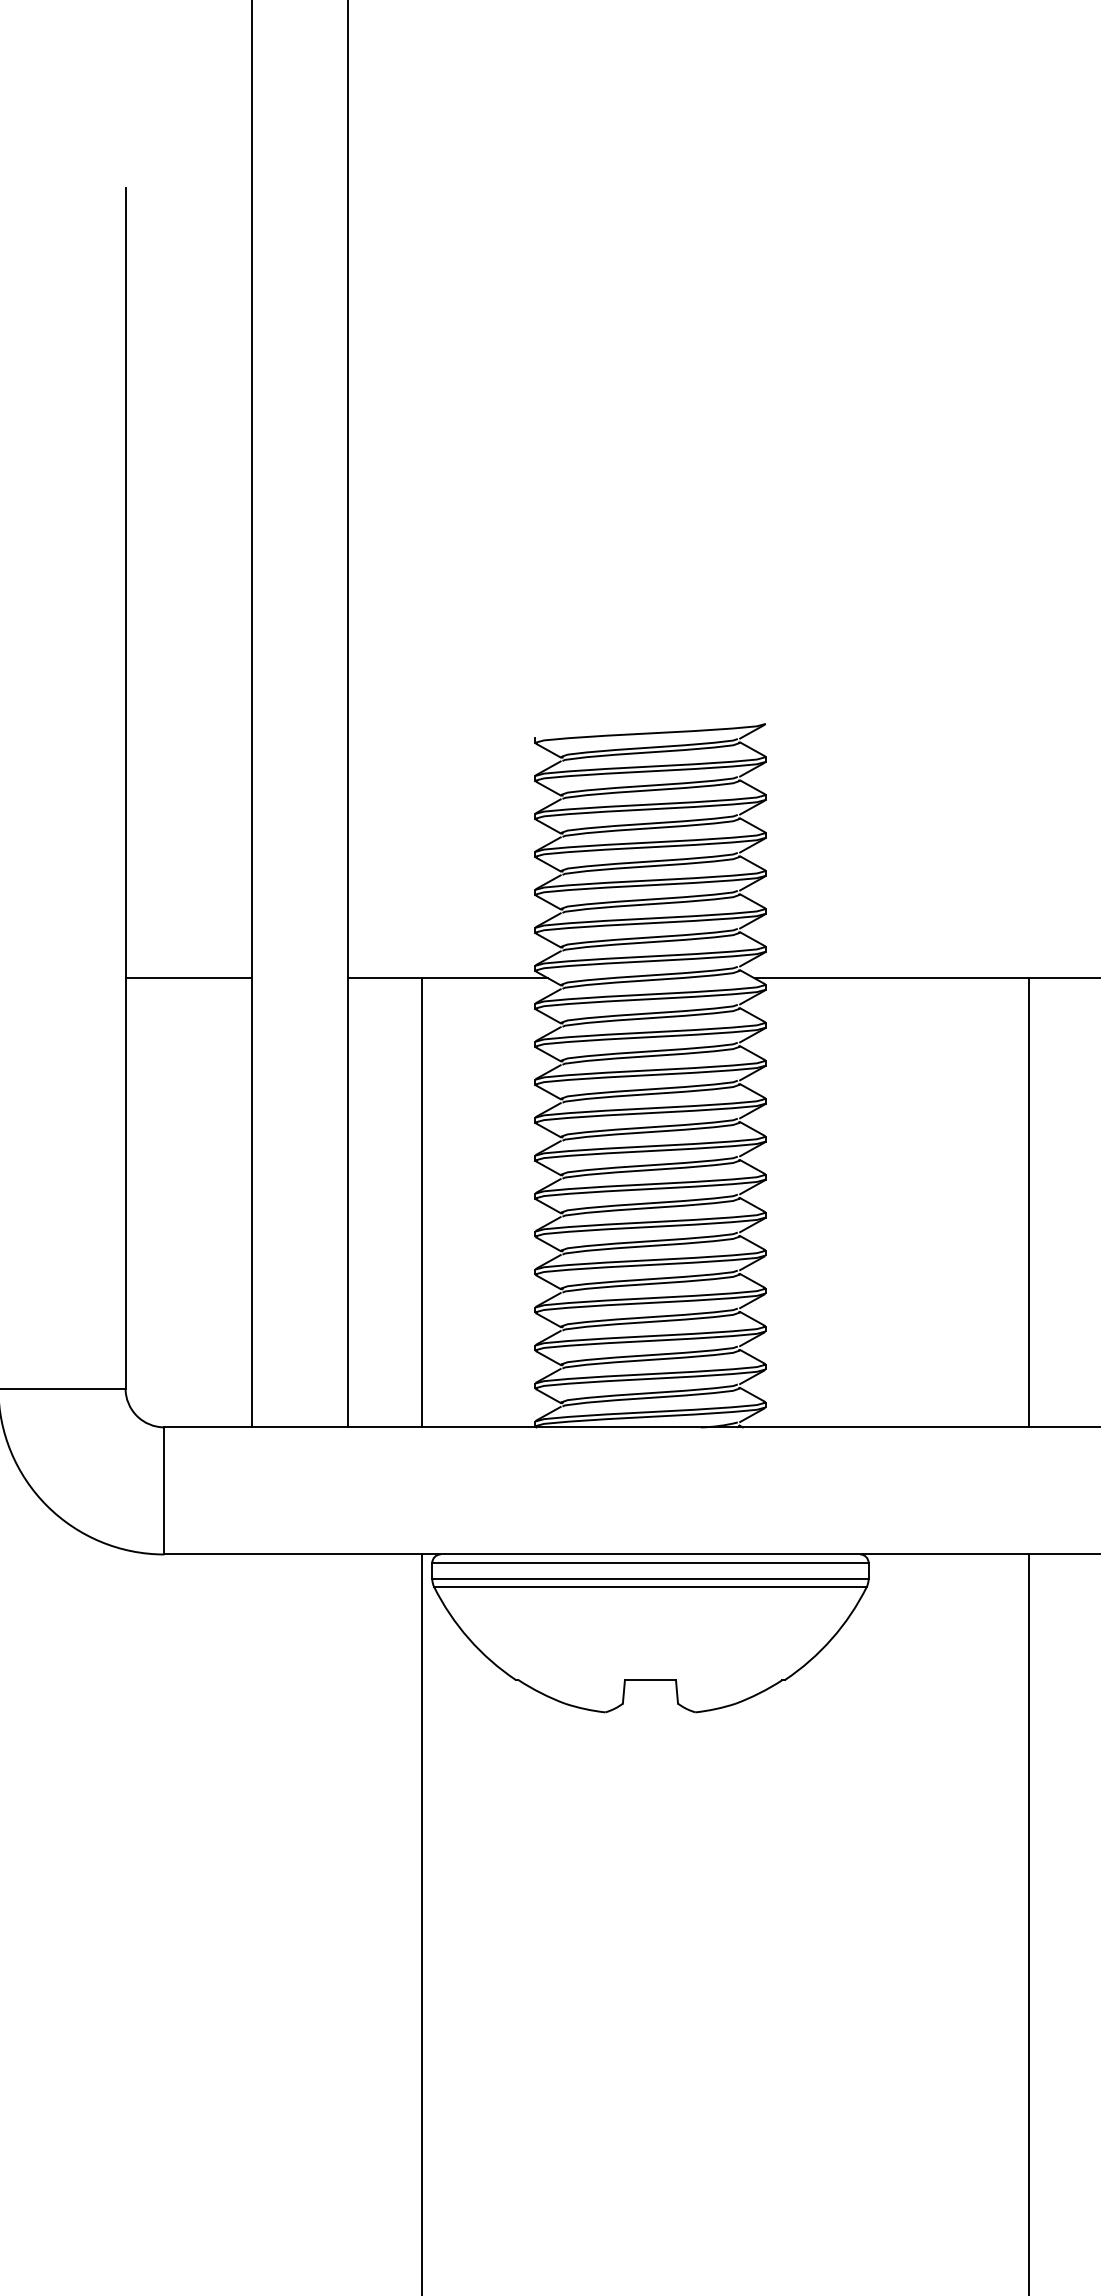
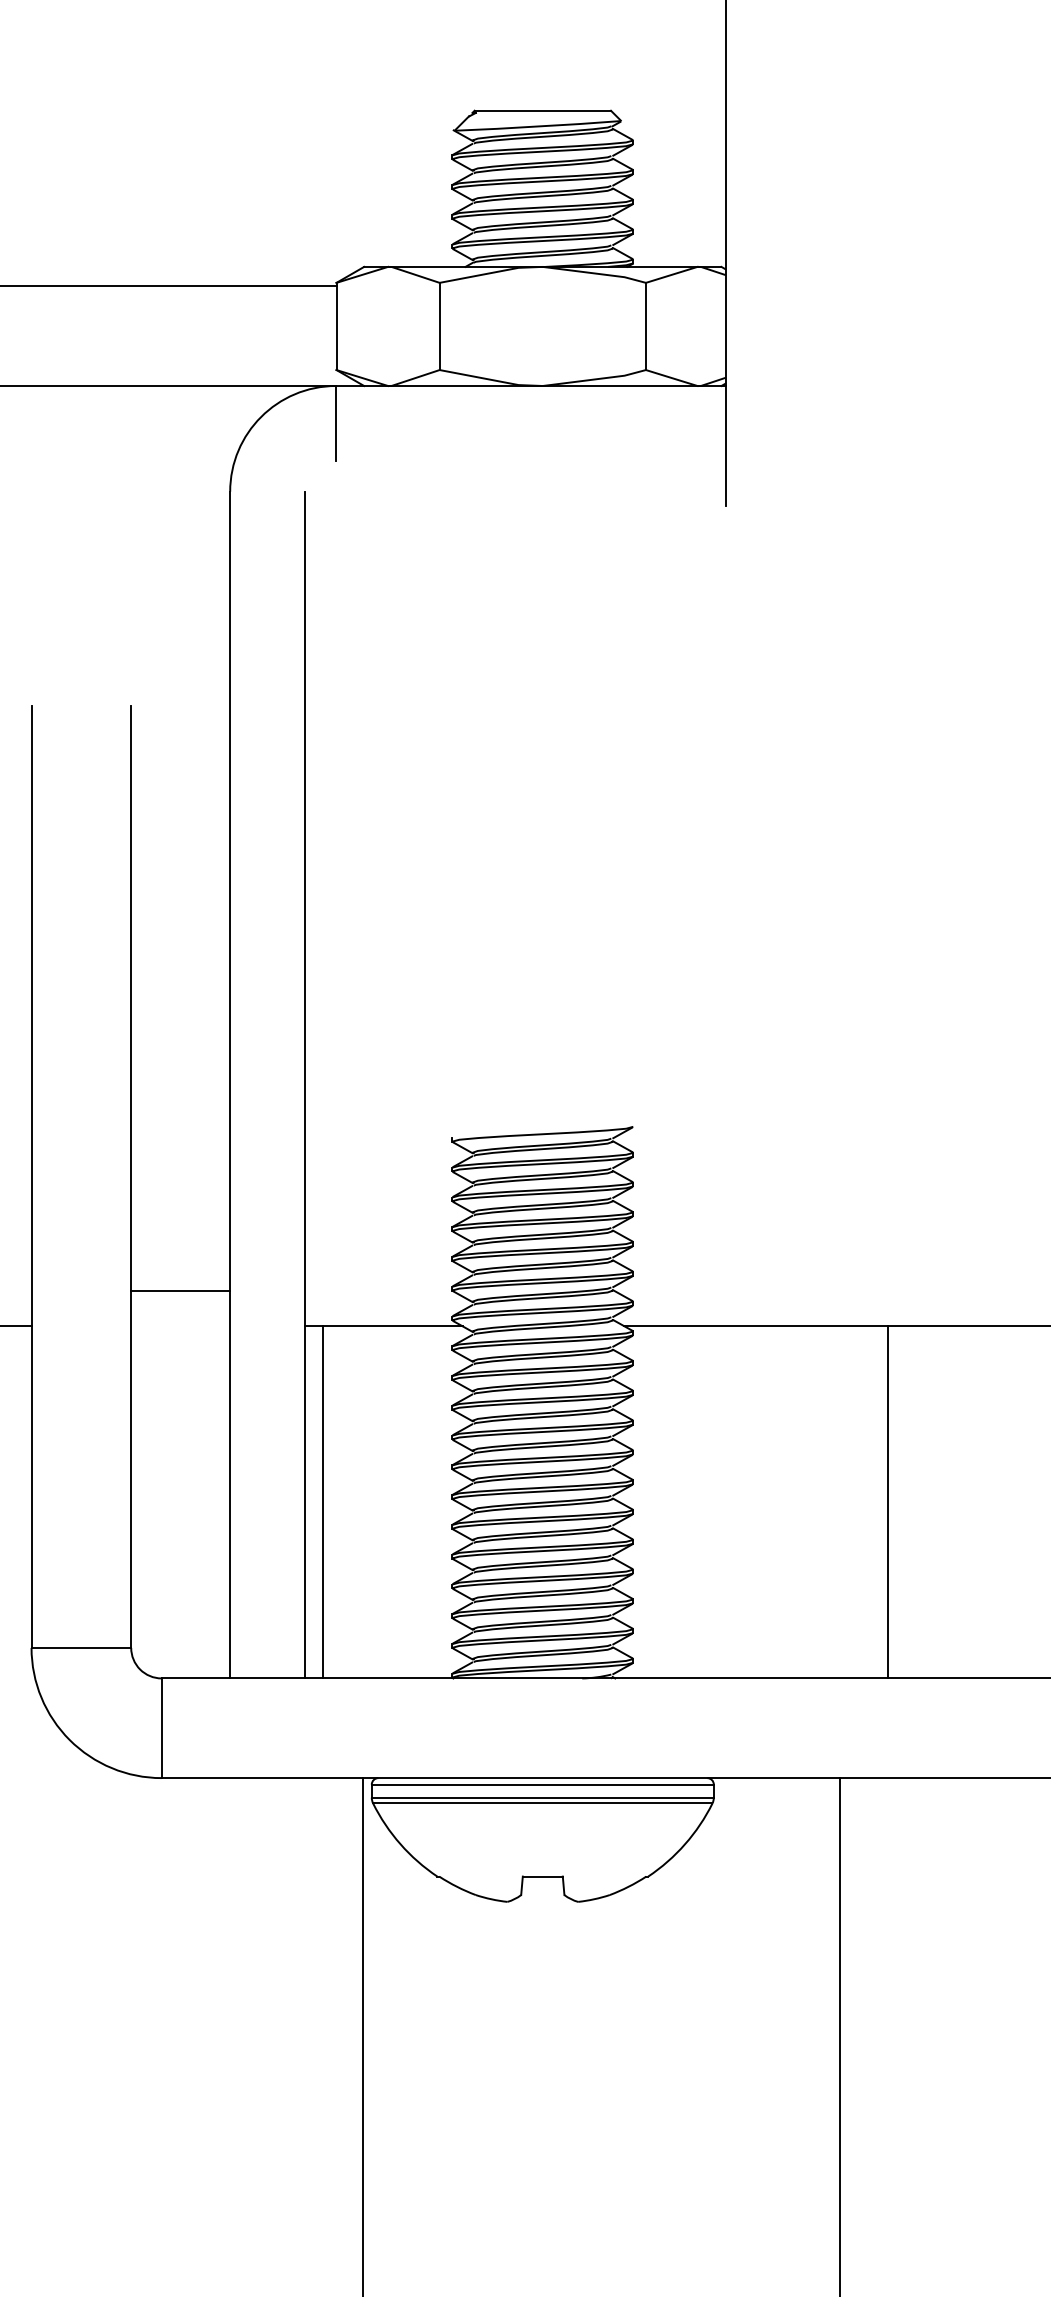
line: (188, 978) -> (180, 1291), moved
line: (421, 1203) -> (323, 1502), moved
line: (1028, 1203) -> (887, 1502), moved

